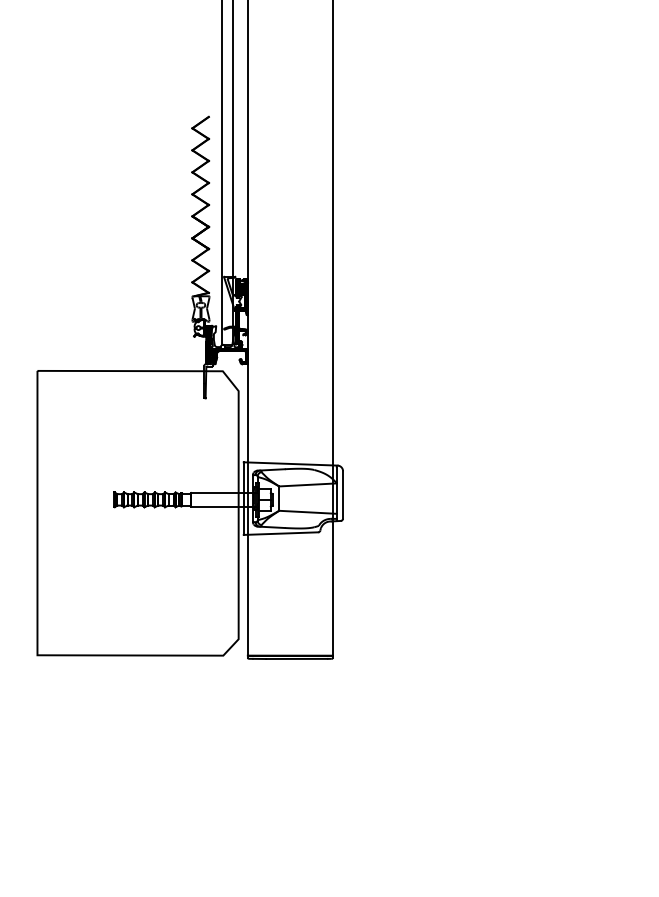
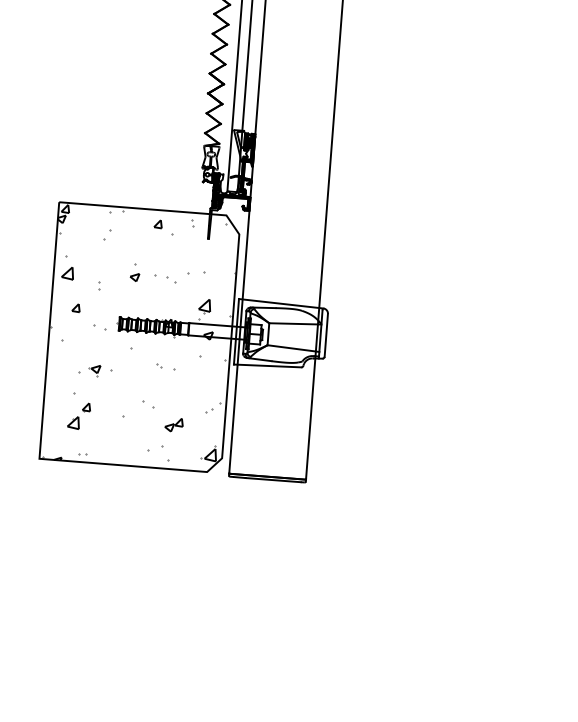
hatch: (136, 514) -> (138, 338), added

